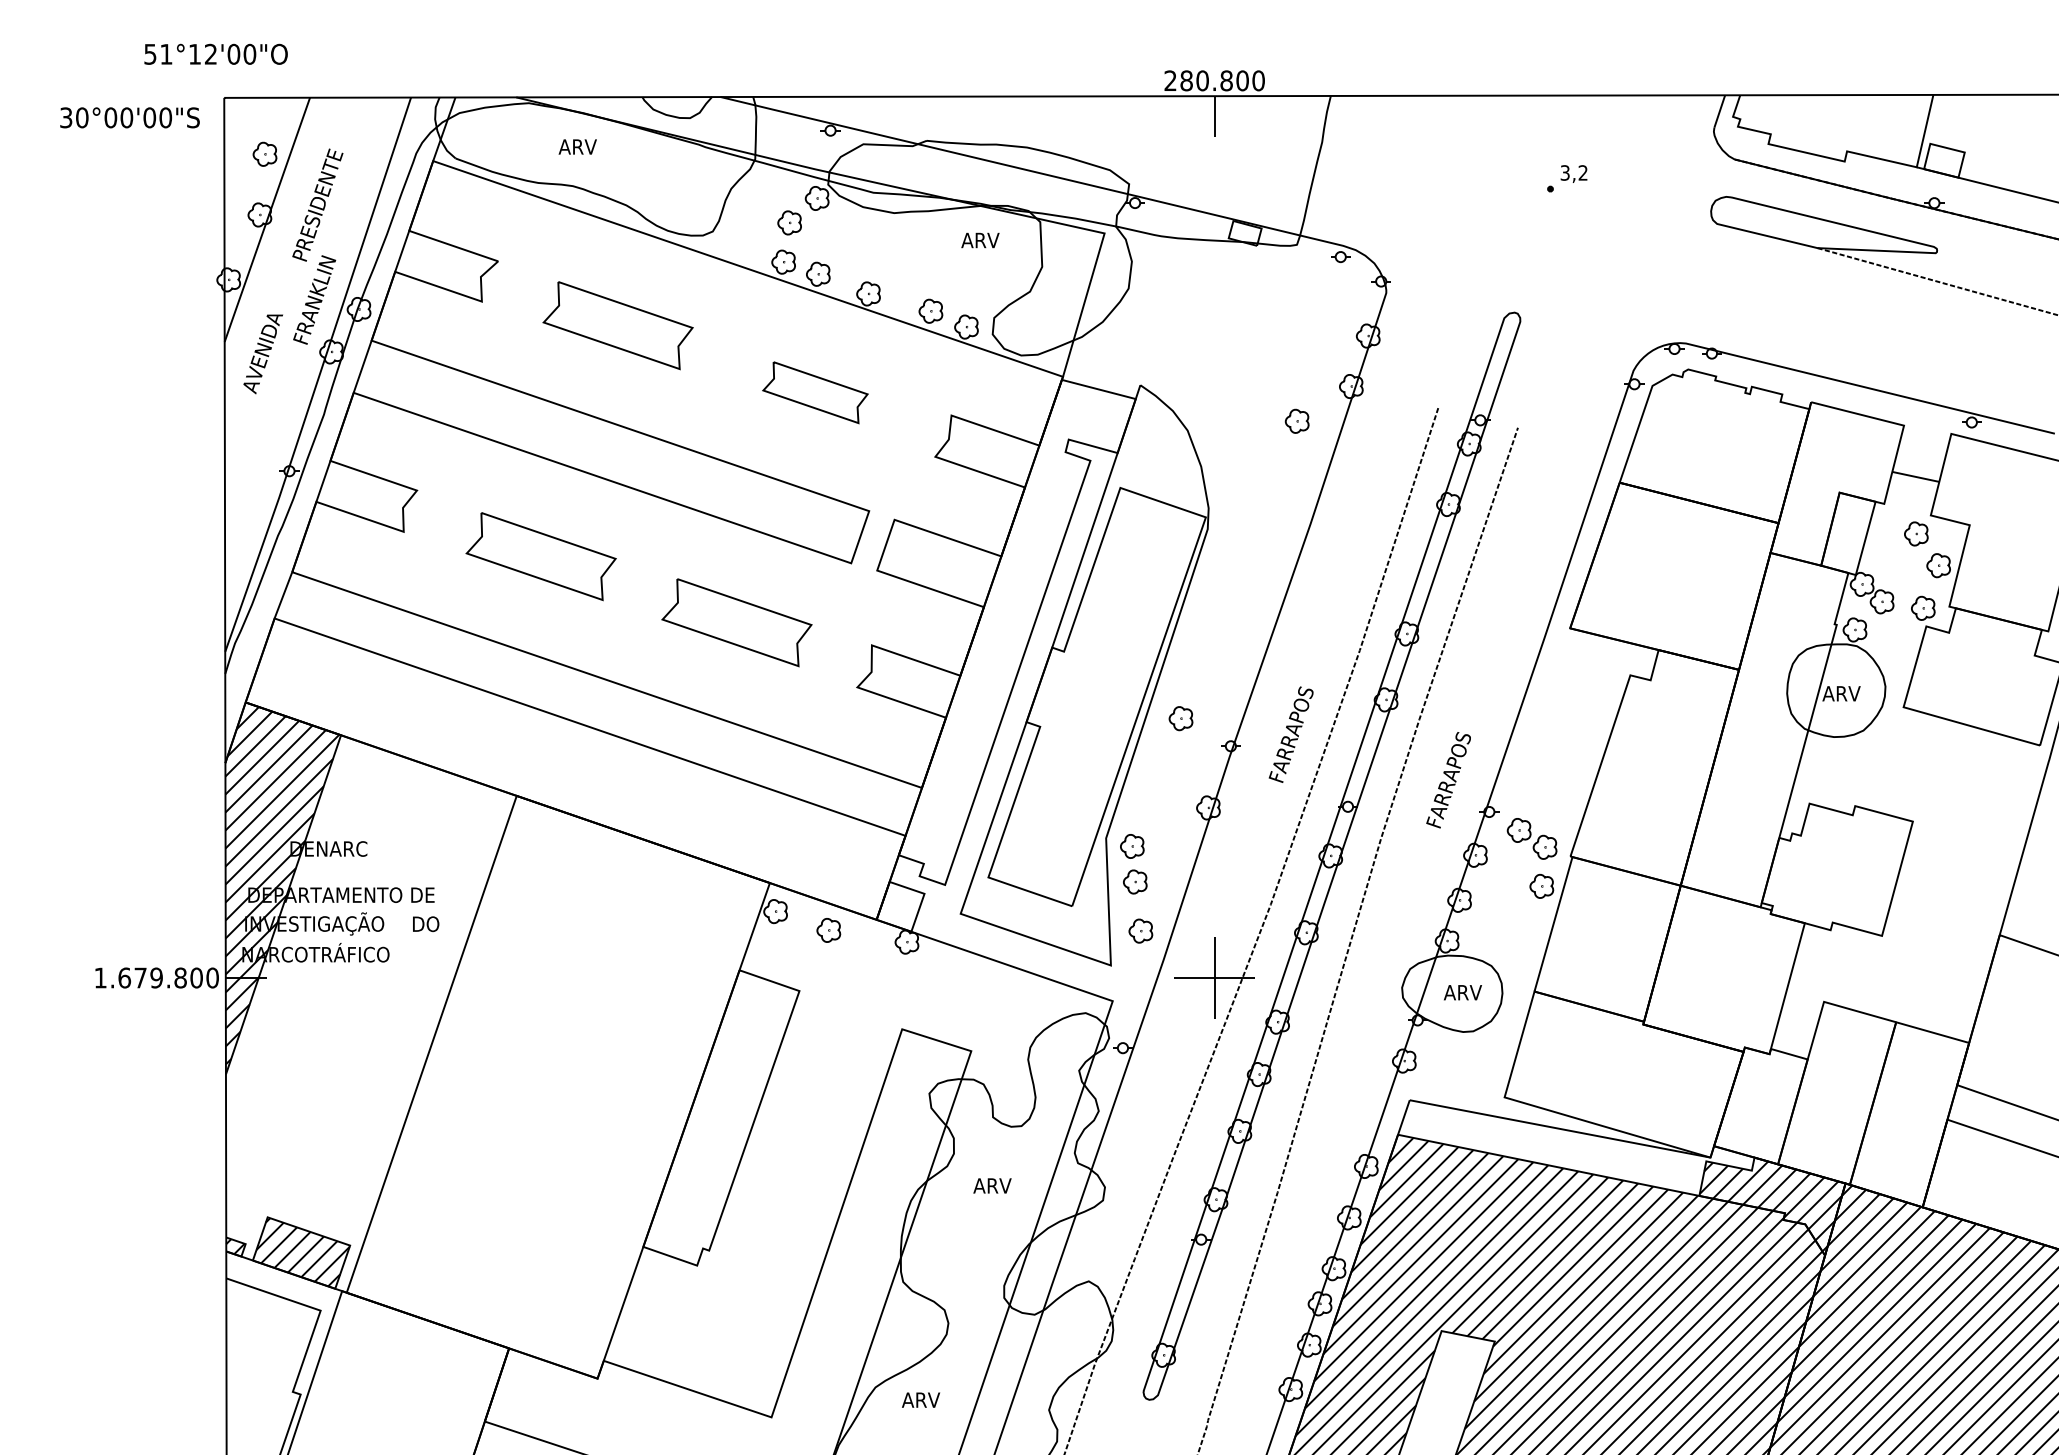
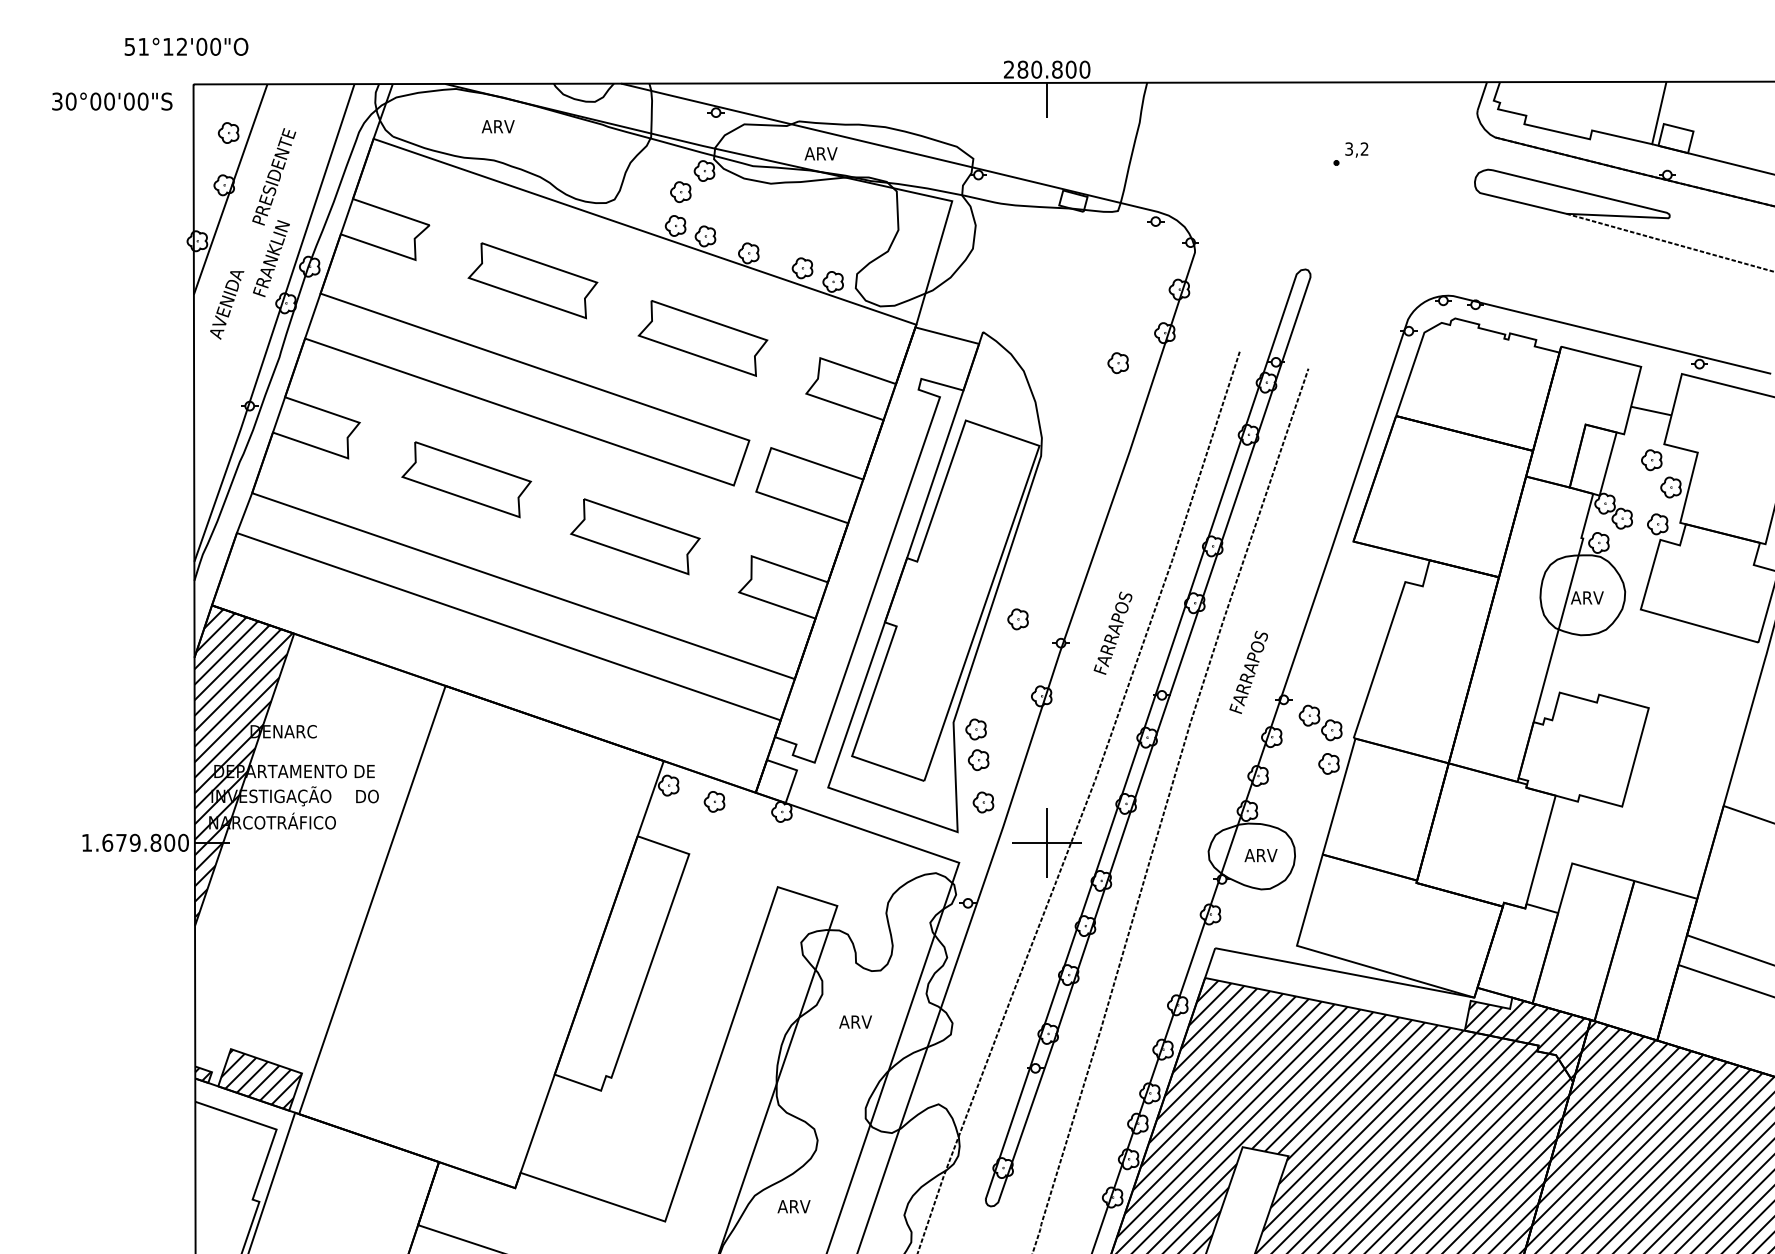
text: (980, 240) -> (821, 153), moved
part: (815, 392) -> (703, 338), size x1.43

